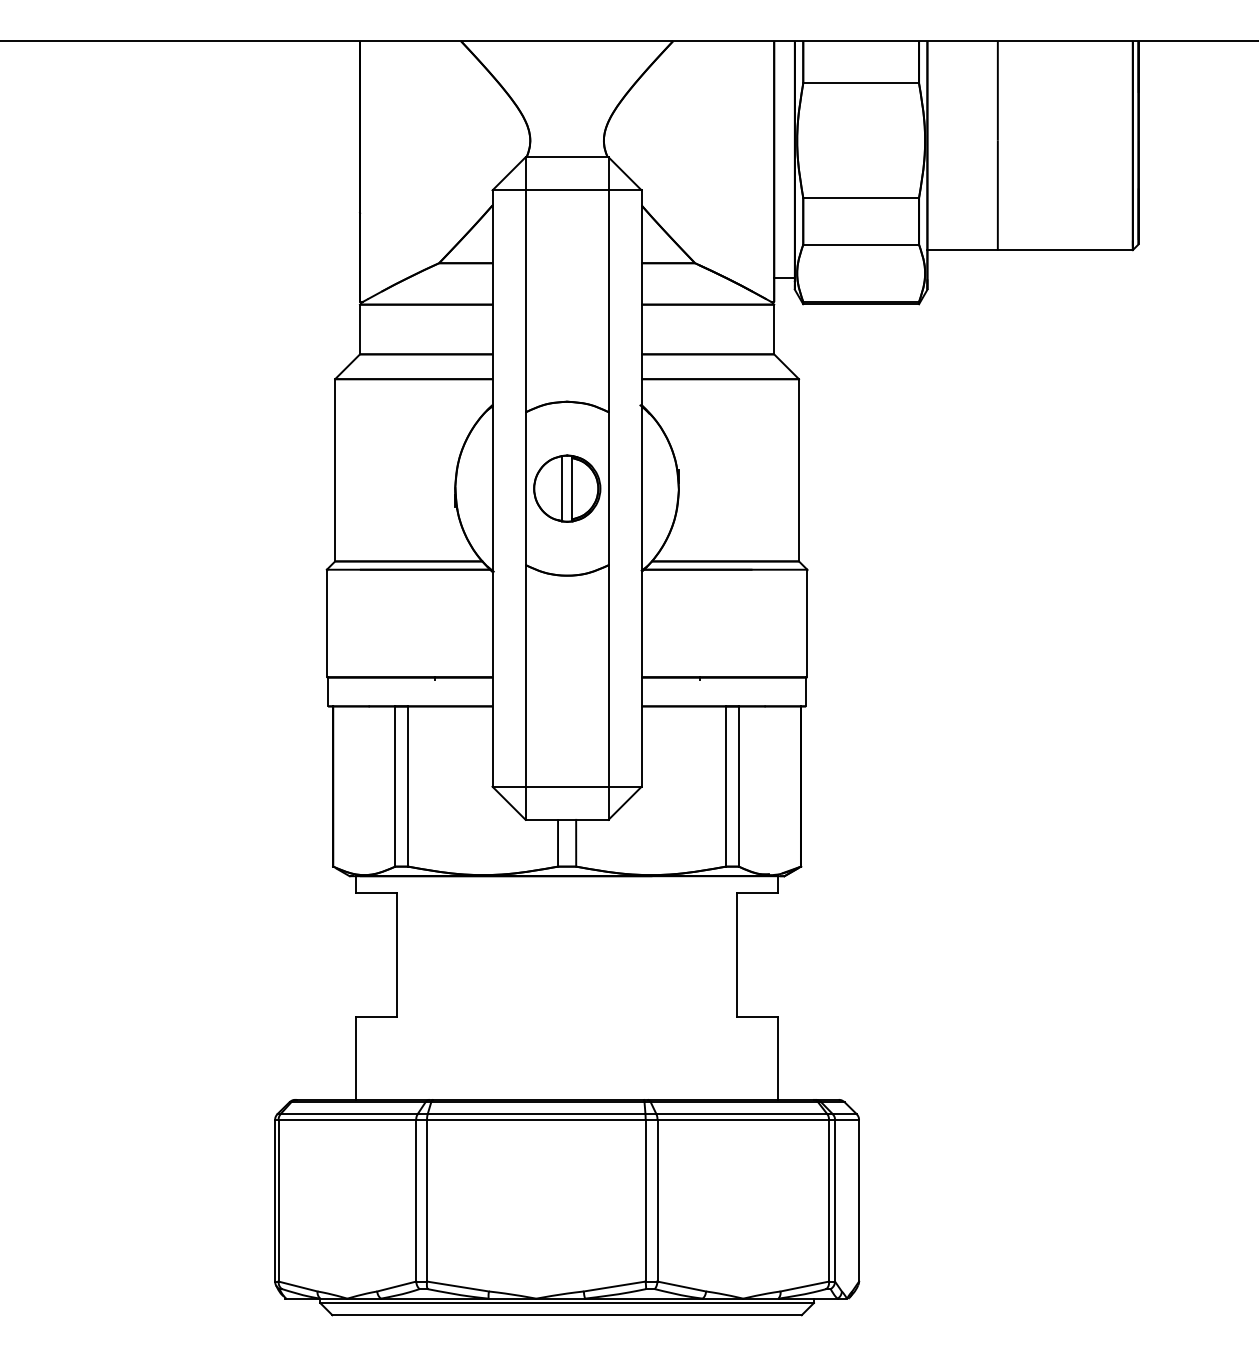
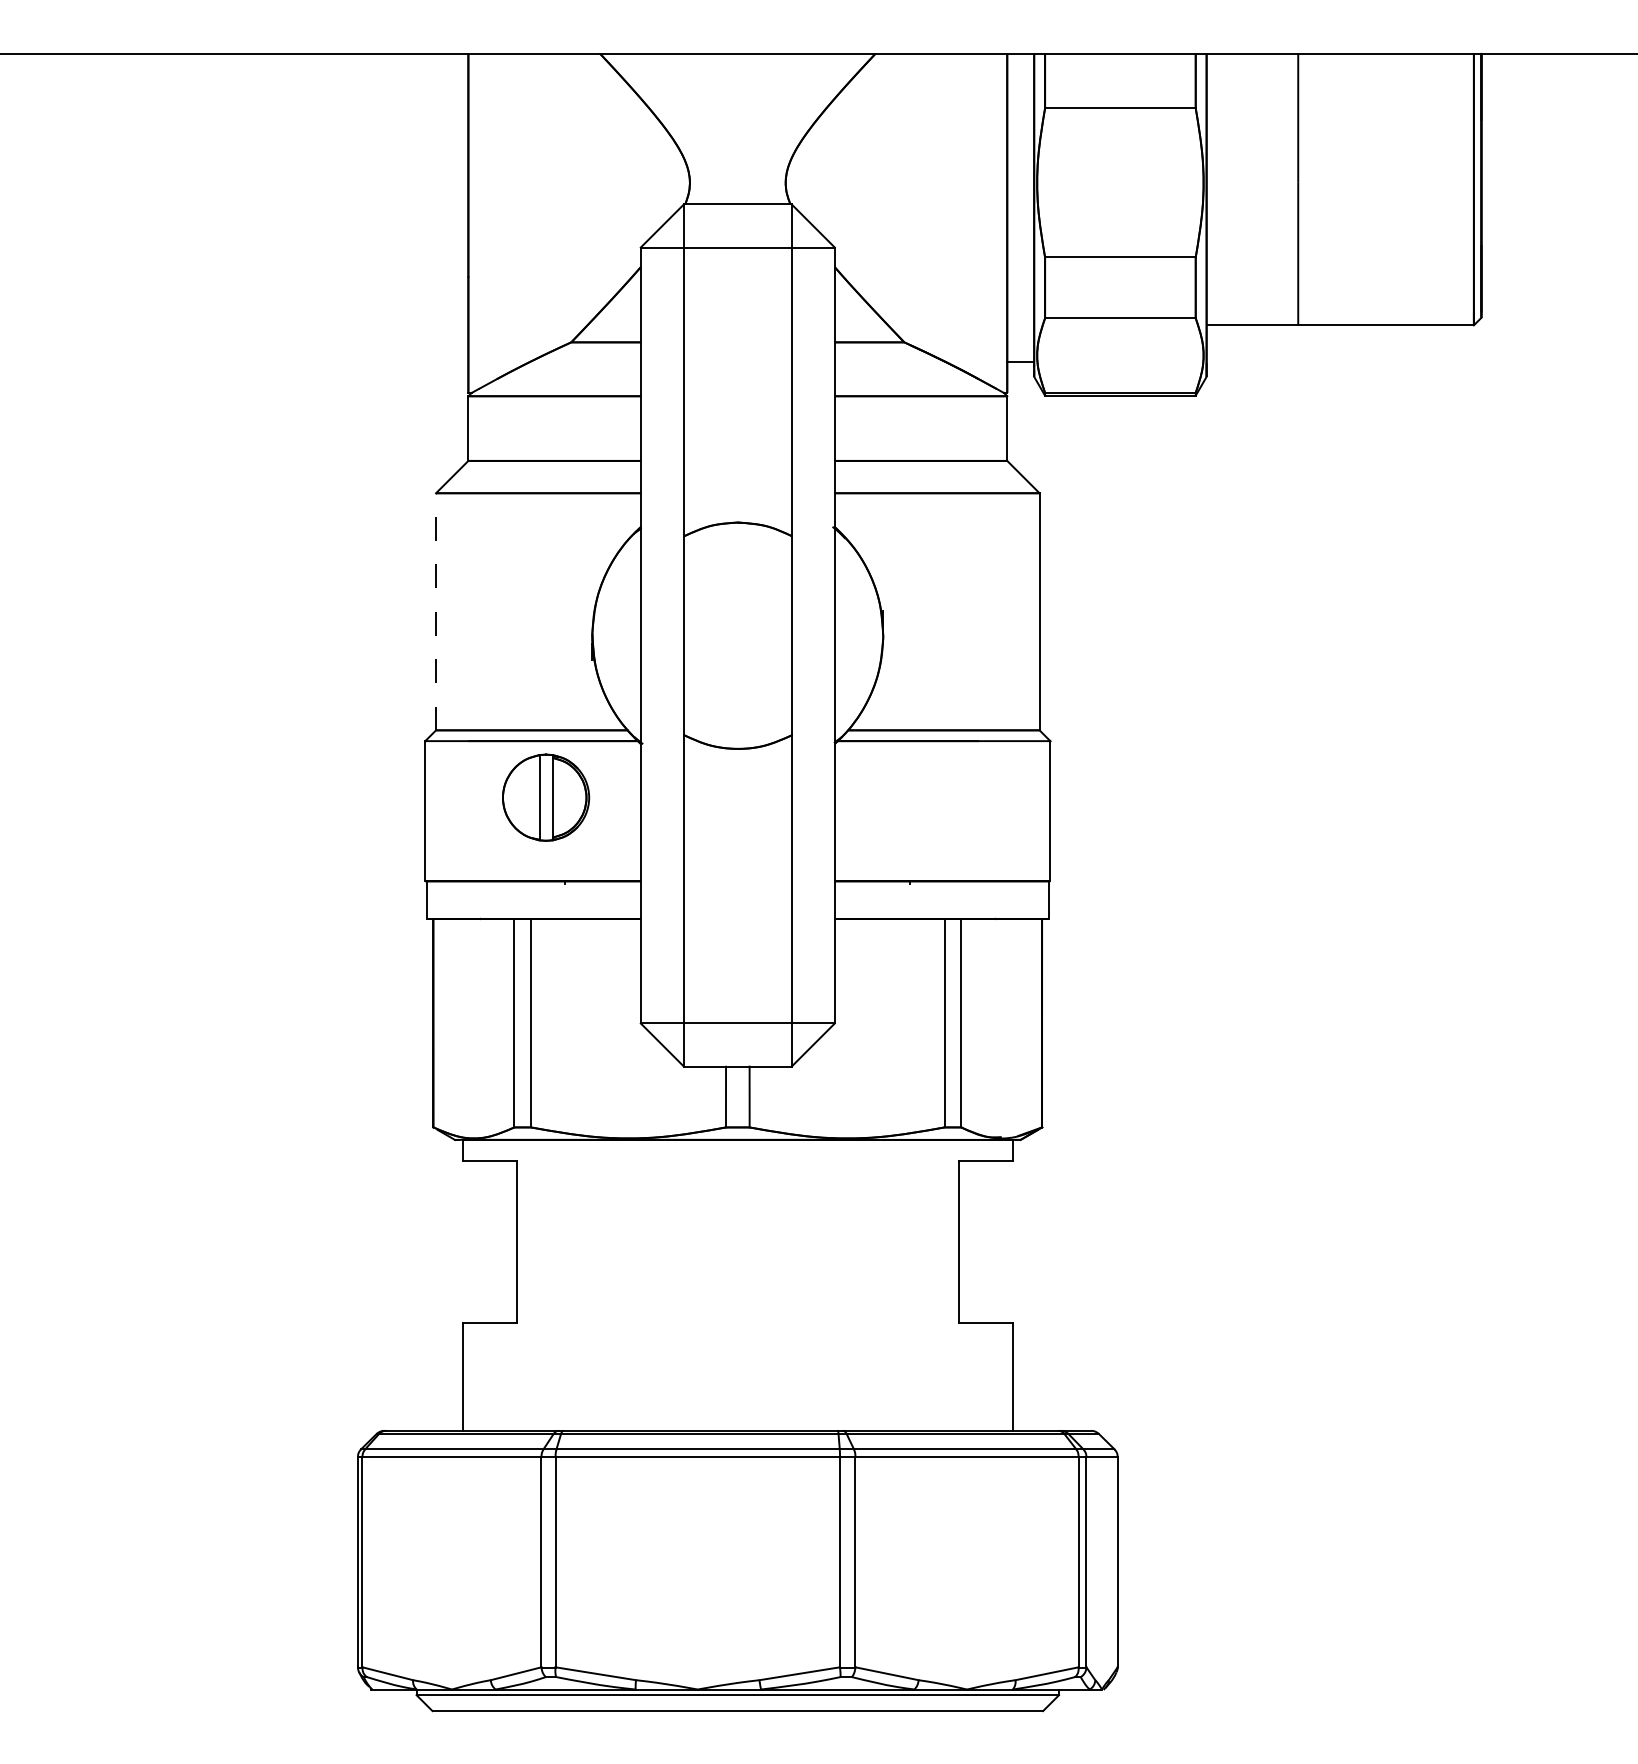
line: (335, 470) -> (436, 611), solid -> dashed
part: (567, 488) -> (546, 797), moved

